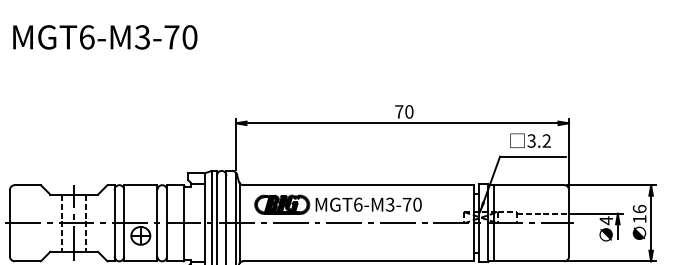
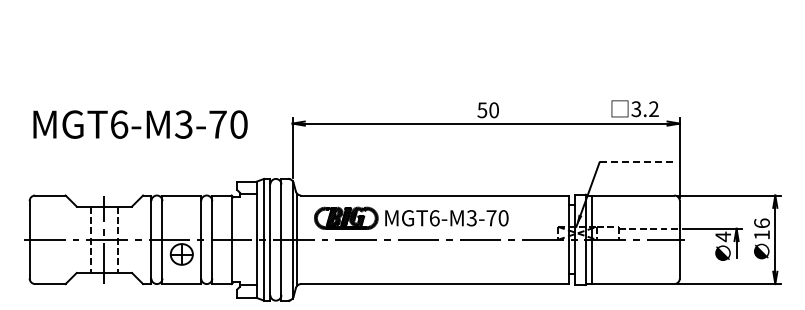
text: (105, 37) -> (140, 124), moved
text: (399, 112) -> (482, 110), 70 -> 50
text: (530, 140) -> (634, 108), moved
line: (533, 156) -> (638, 162), solid -> dashed

